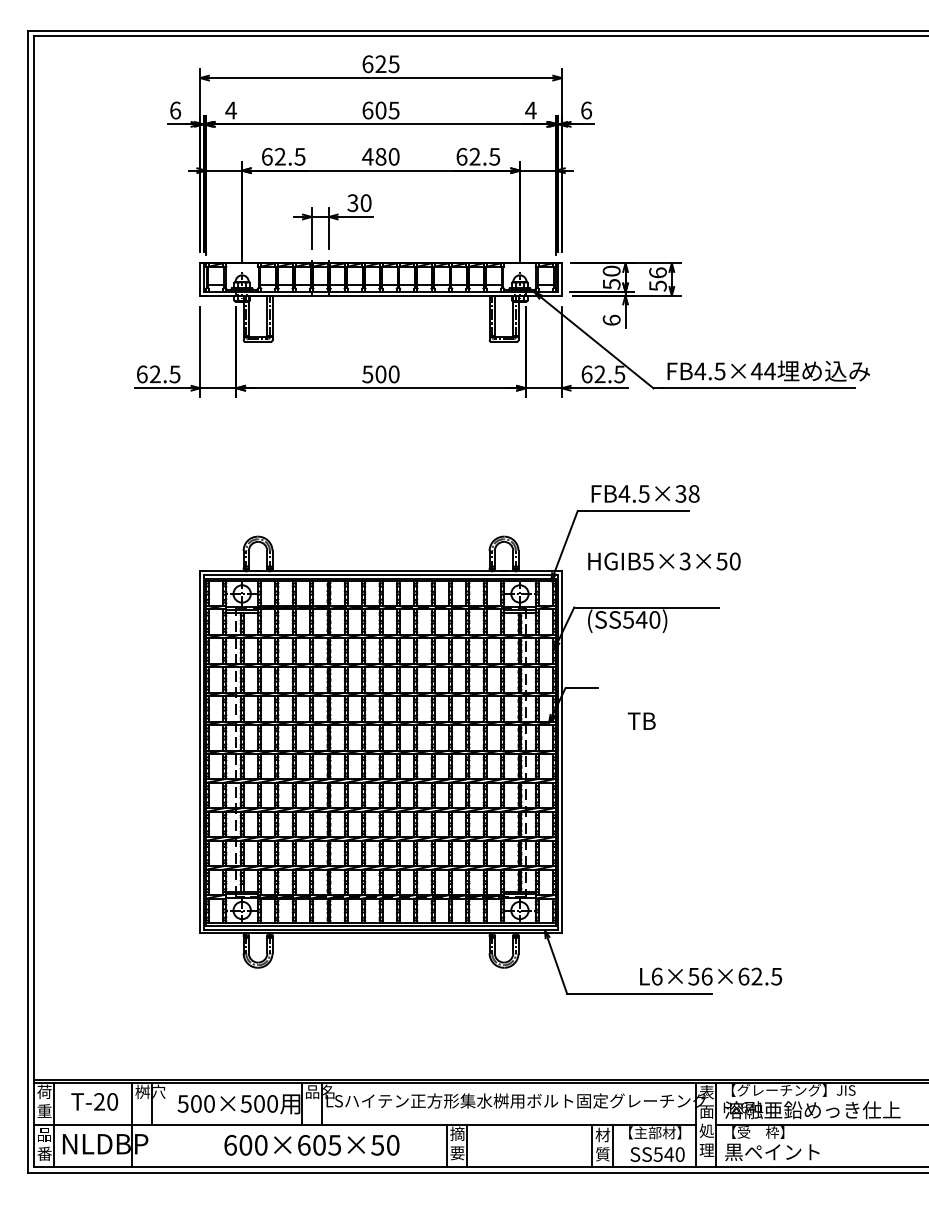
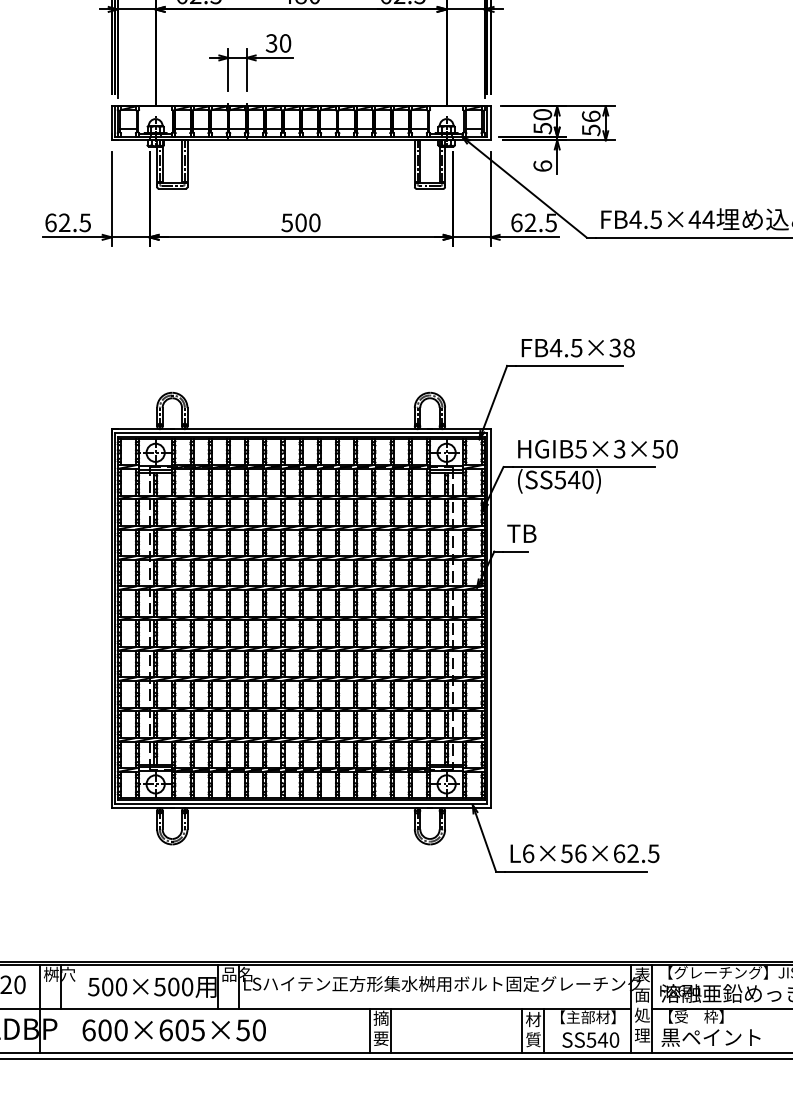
text: (664, 561) -> (598, 449), moved
text: (641, 720) -> (521, 532), moved
text: (710, 976) -> (584, 853), moved
text: (311, 1144) -> (173, 1029), moved

